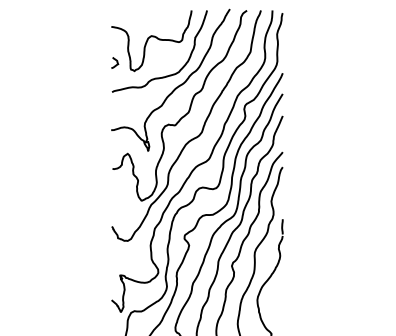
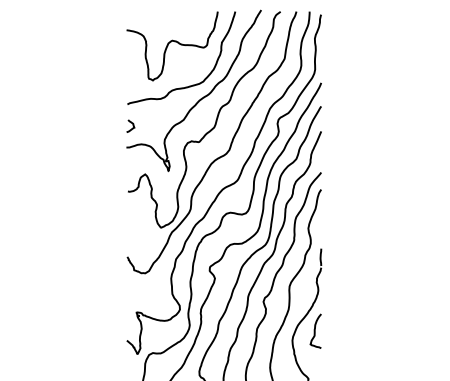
curve: (116, 62) -> (132, 125), moved
curve: (277, 291) -> (315, 330), added

